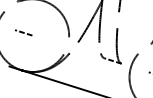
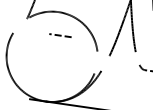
line: (23, 32) -> (60, 35), moved

